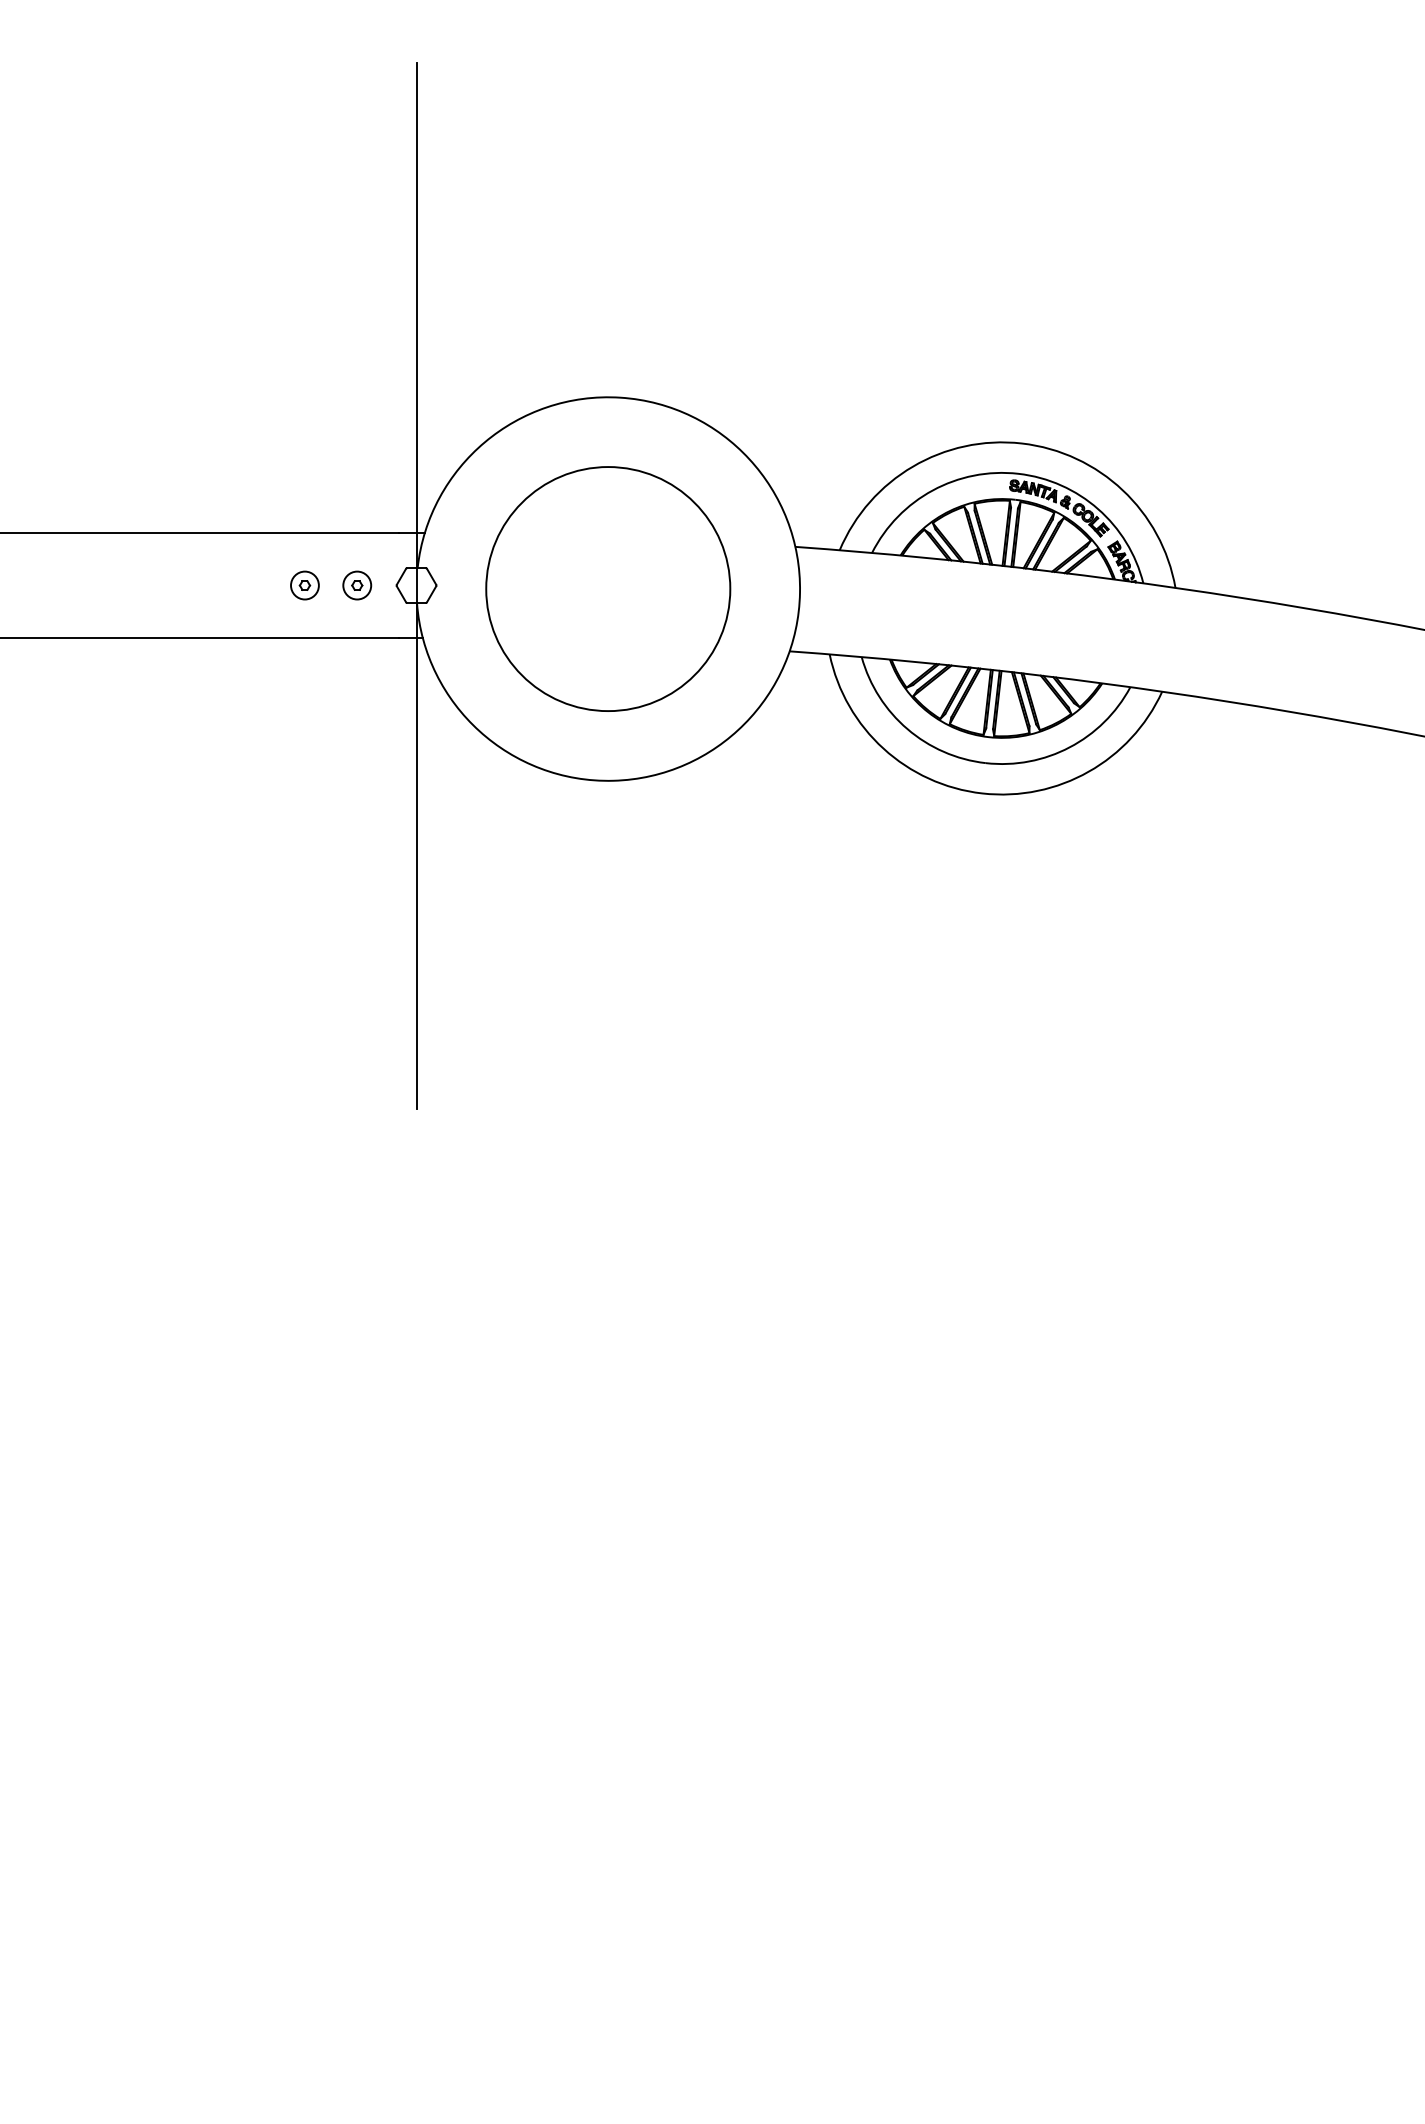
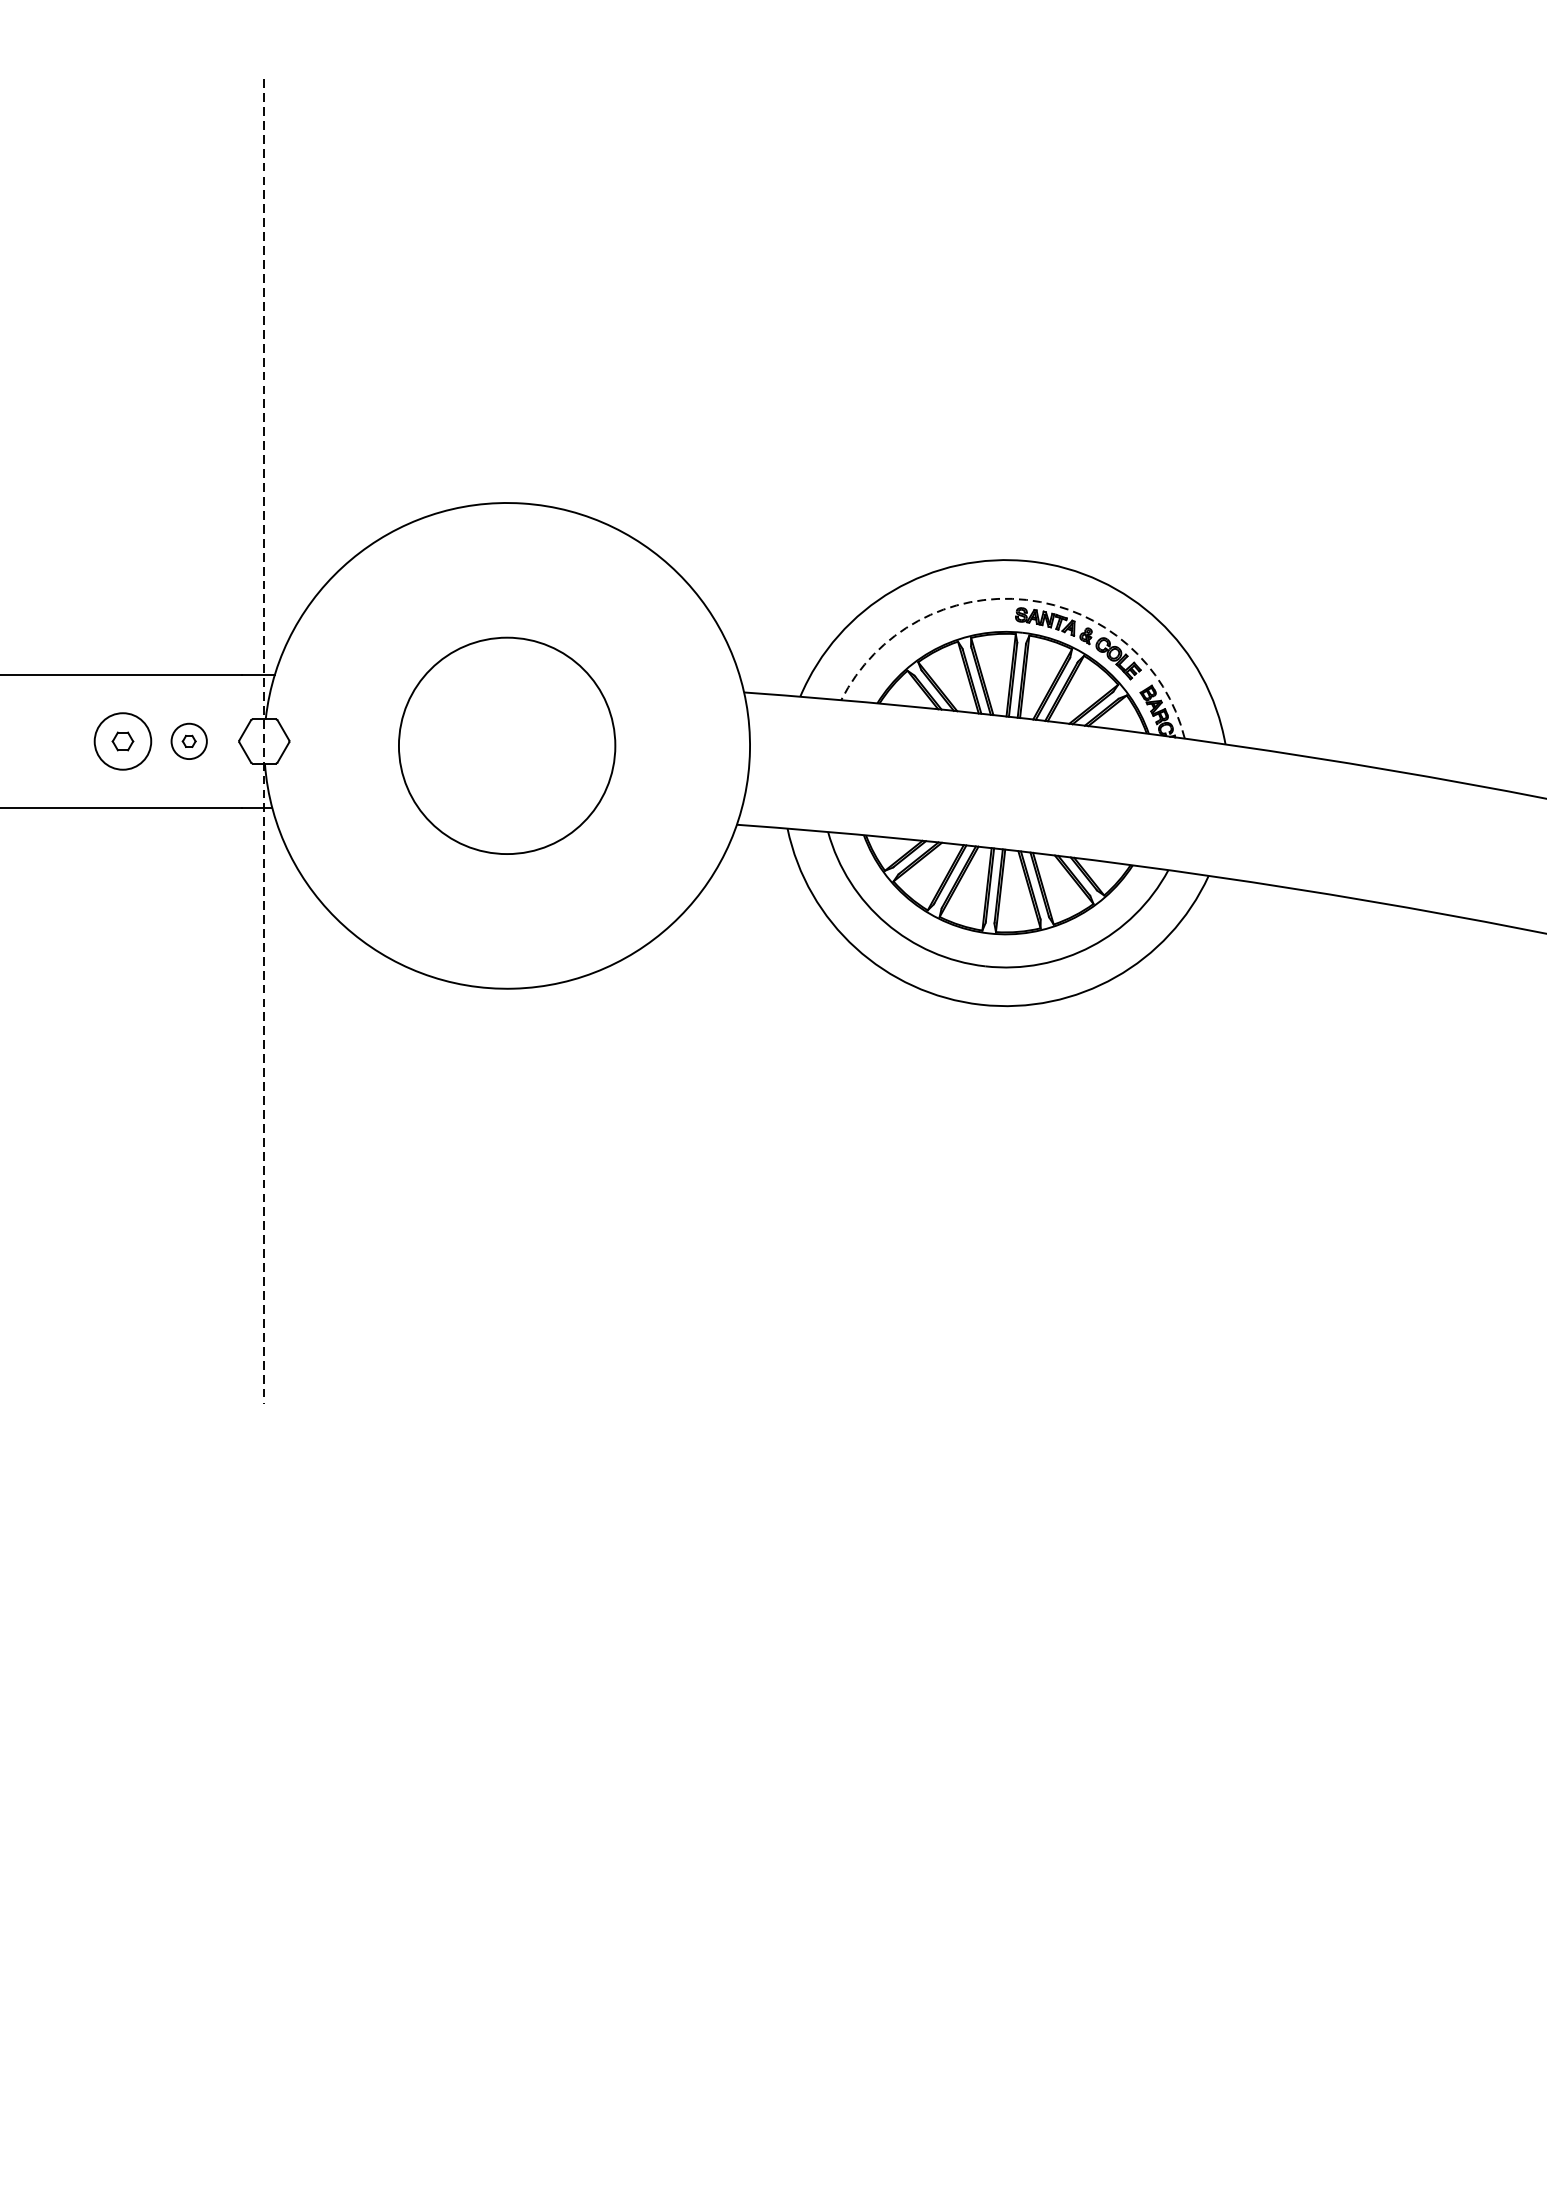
arc: (1018, 473) -> (1026, 599), solid -> dashed
part: (304, 585) -> (122, 741), size x1.6
line: (416, 586) -> (264, 742), solid -> dashed
circle: (608, 589) -> (507, 746), size x0.7

